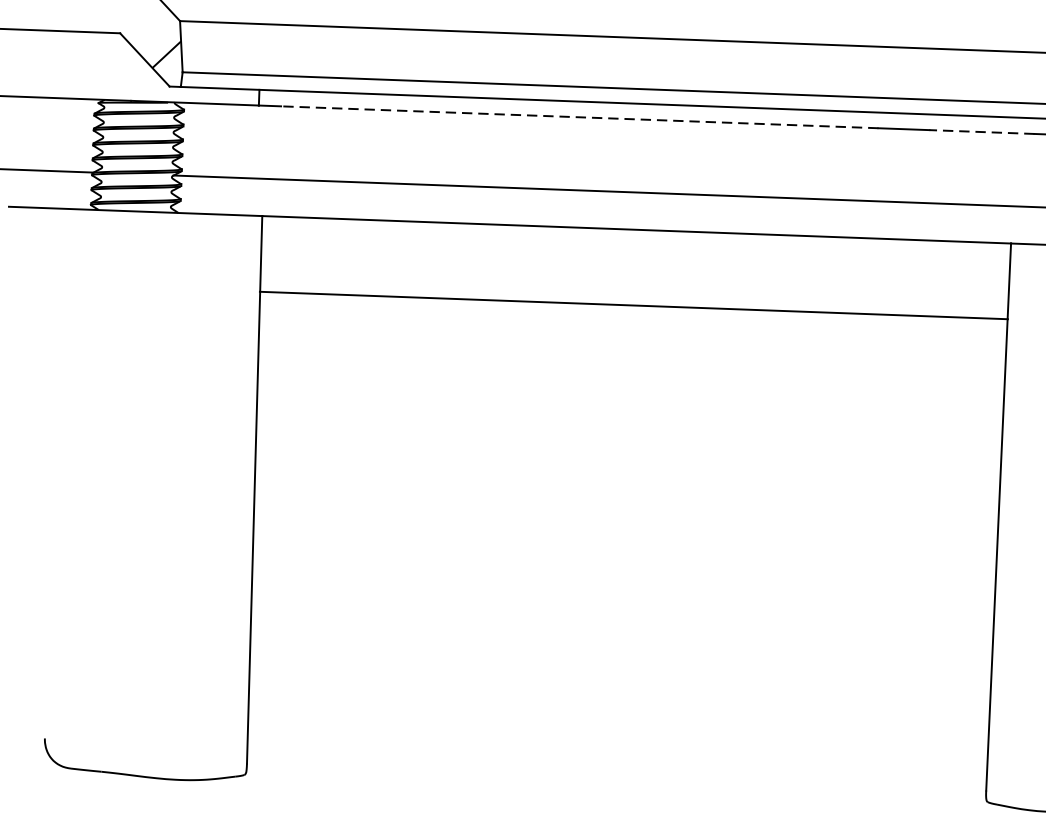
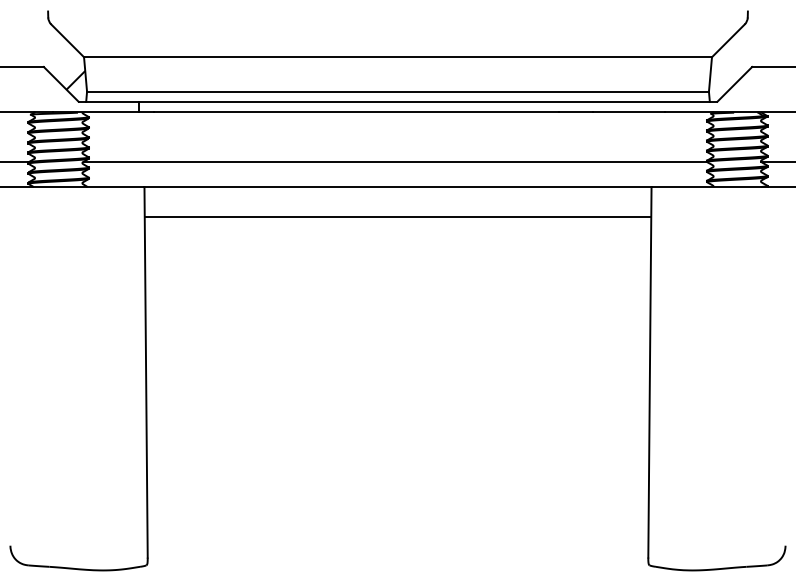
line: (579, 117) -> (356, 112), dashed -> solid
line: (982, 132) -> (629, 112), dashed -> solid
line: (633, 305) -> (397, 217), moved

